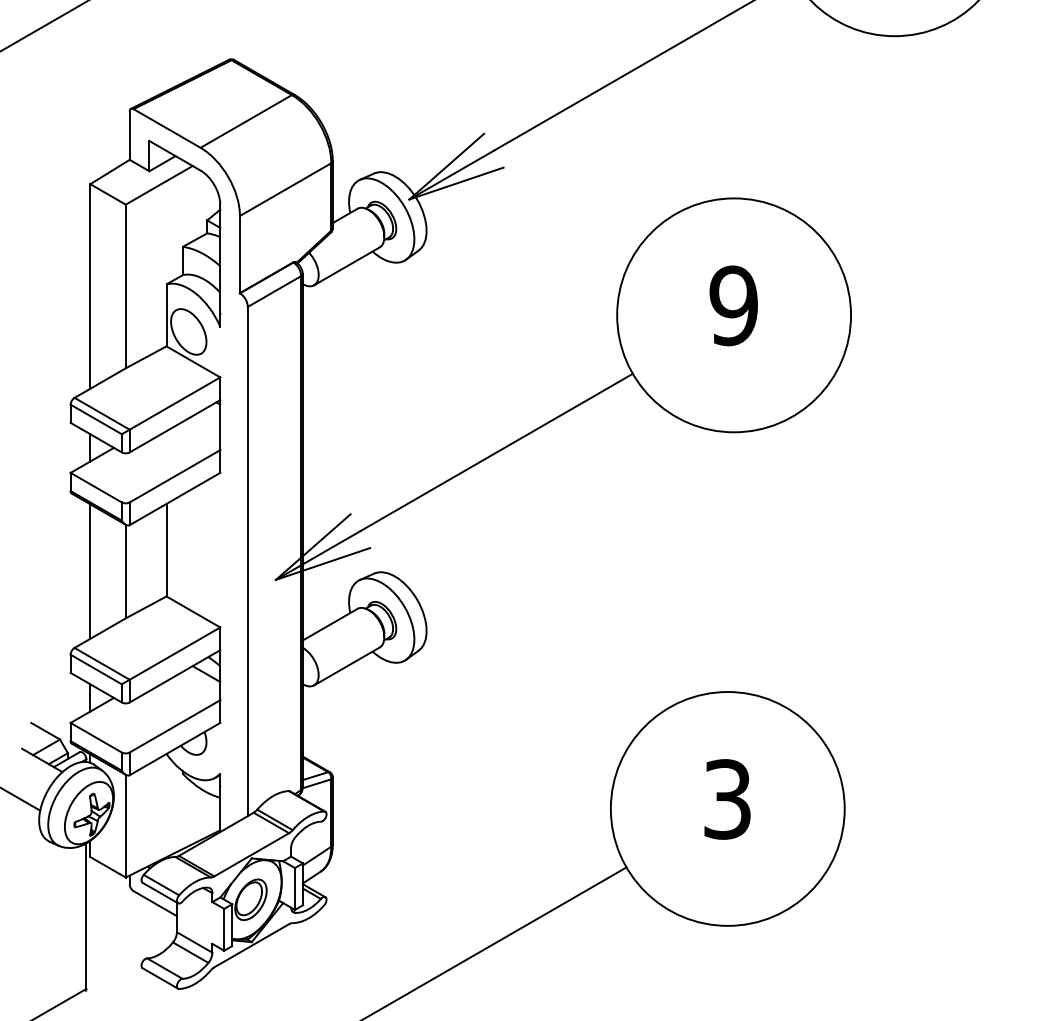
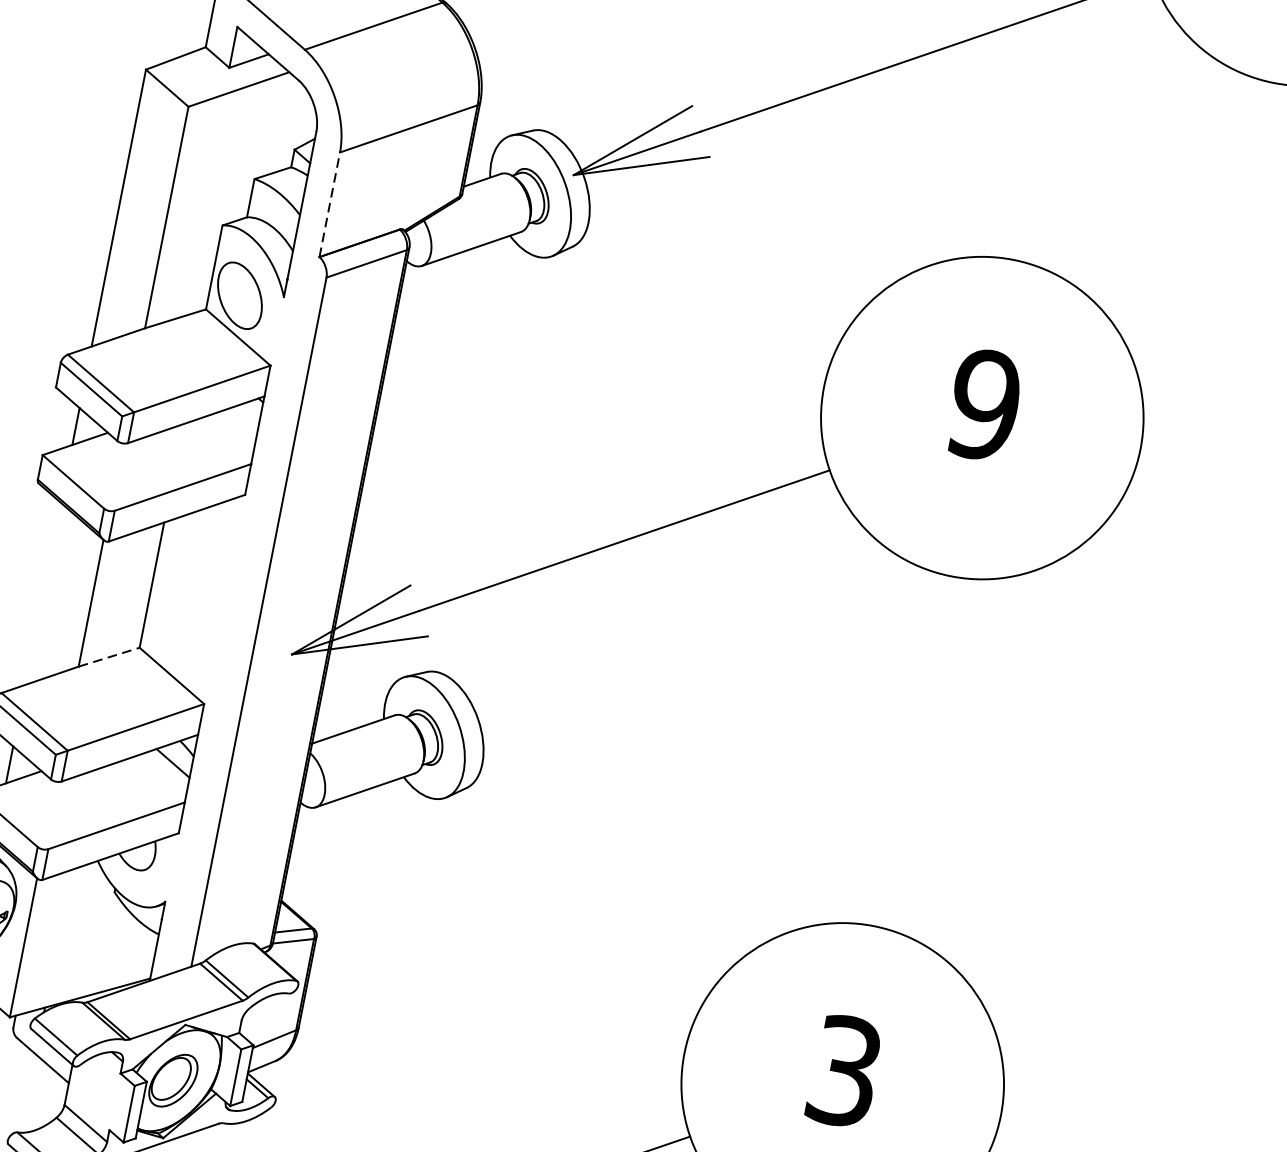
line: (239, 254) -> (329, 204), solid -> dashed
line: (90, 571) -> (43, 593), removed
line: (146, 607) -> (109, 657), solid -> dashed

